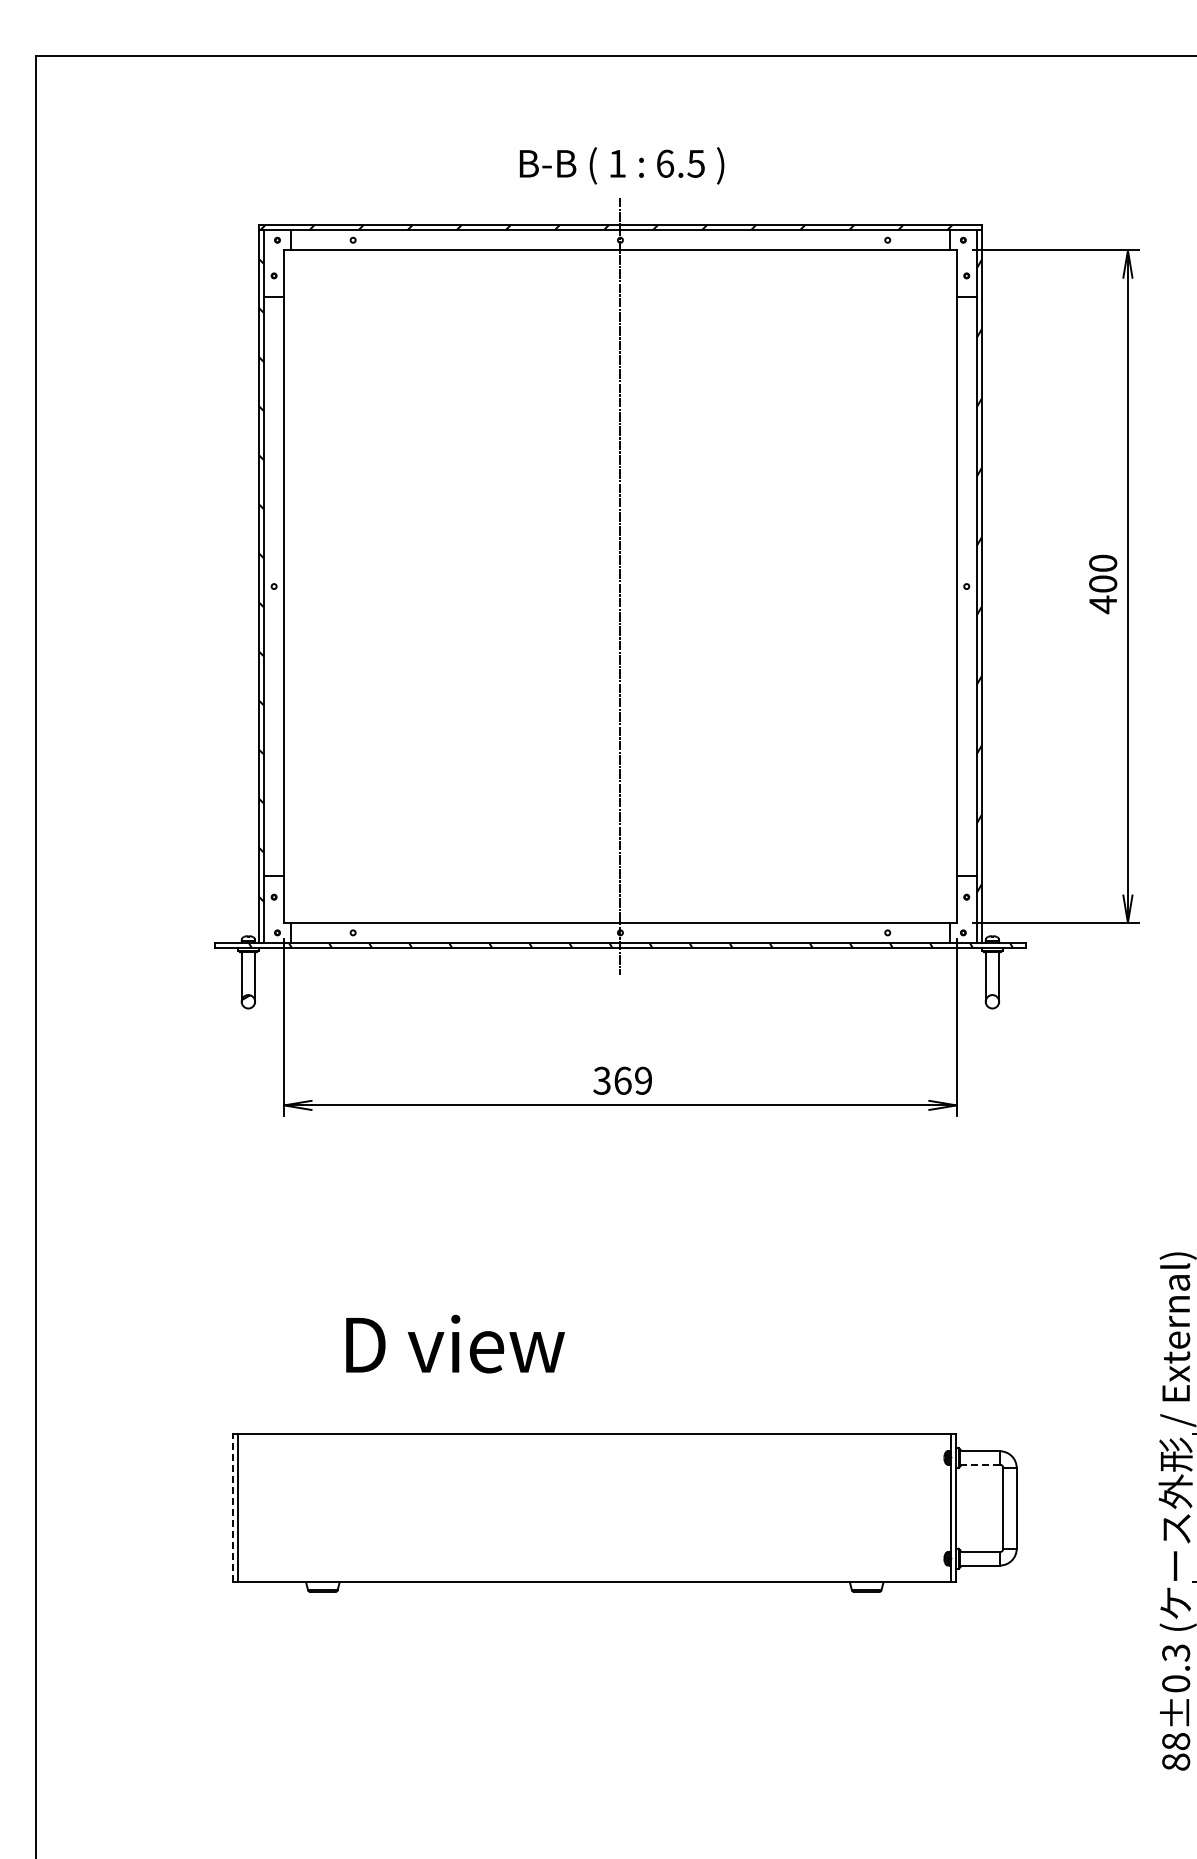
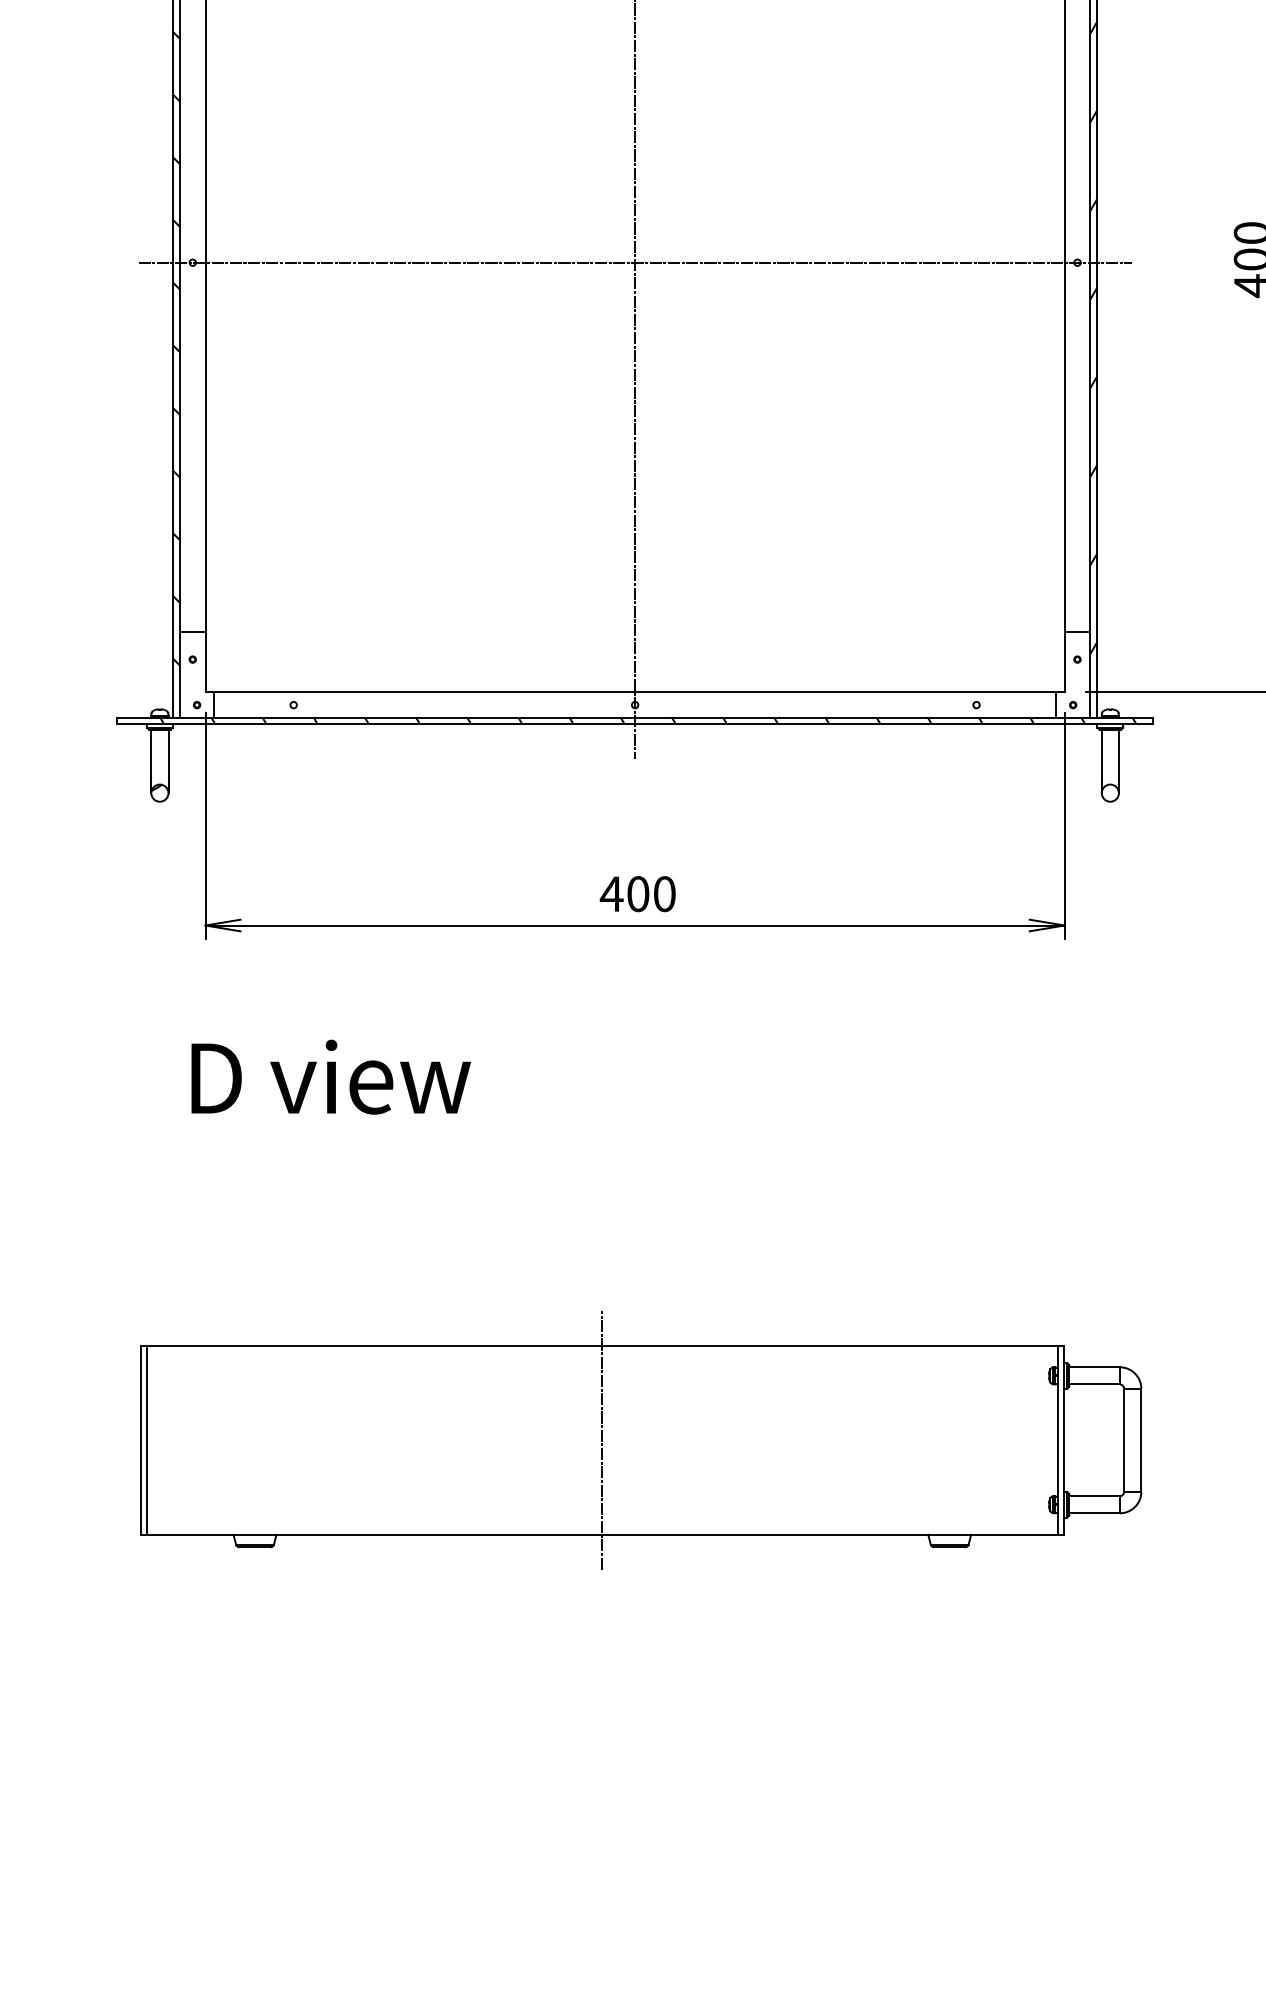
line: (620, 586) -> (635, 262), added
text: (622, 1080) -> (637, 893), 369 -> 400
text: (455, 1343) -> (331, 1076), moved
line: (980, 1464) -> (1095, 1384), dashed -> solid
line: (233, 1508) -> (140, 1440), dashed -> solid
line: (594, 1508) -> (601, 1440), added

